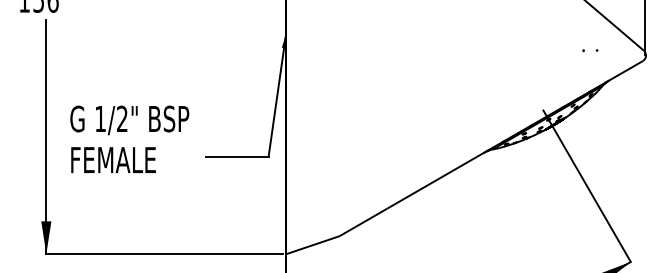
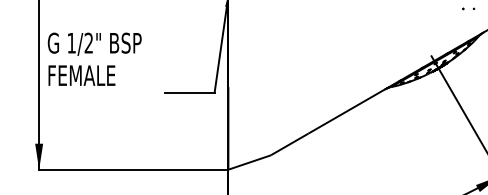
text: (129, 138) -> (94, 58), moved

